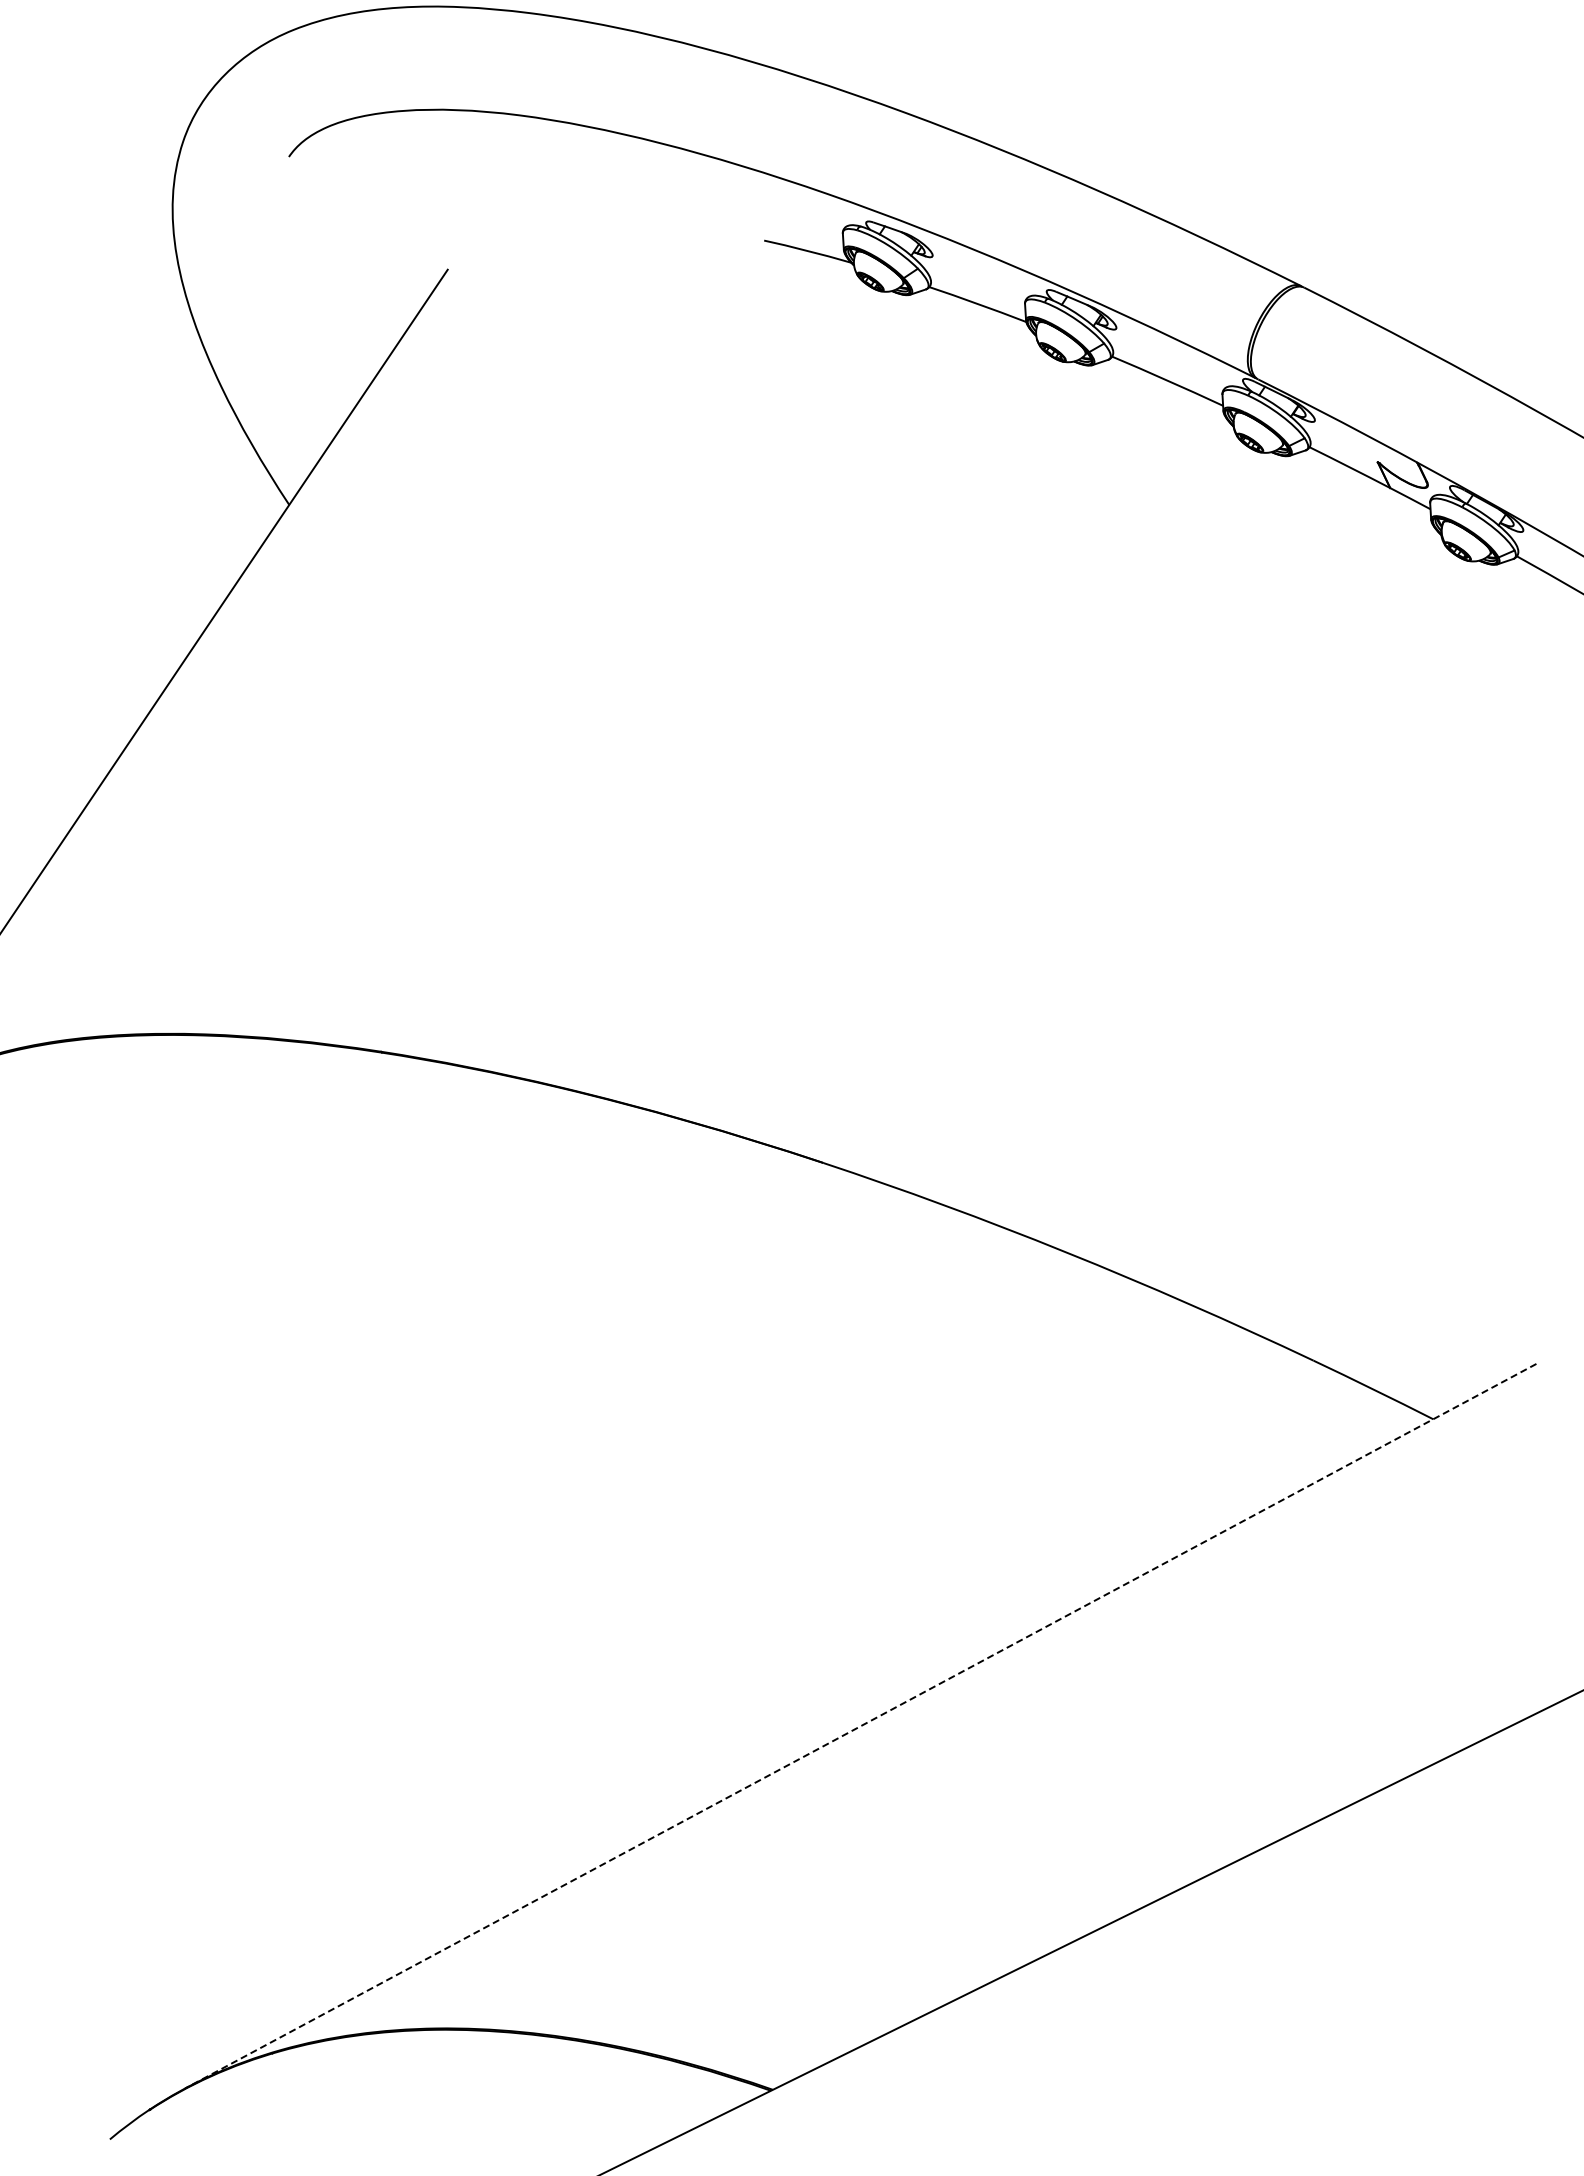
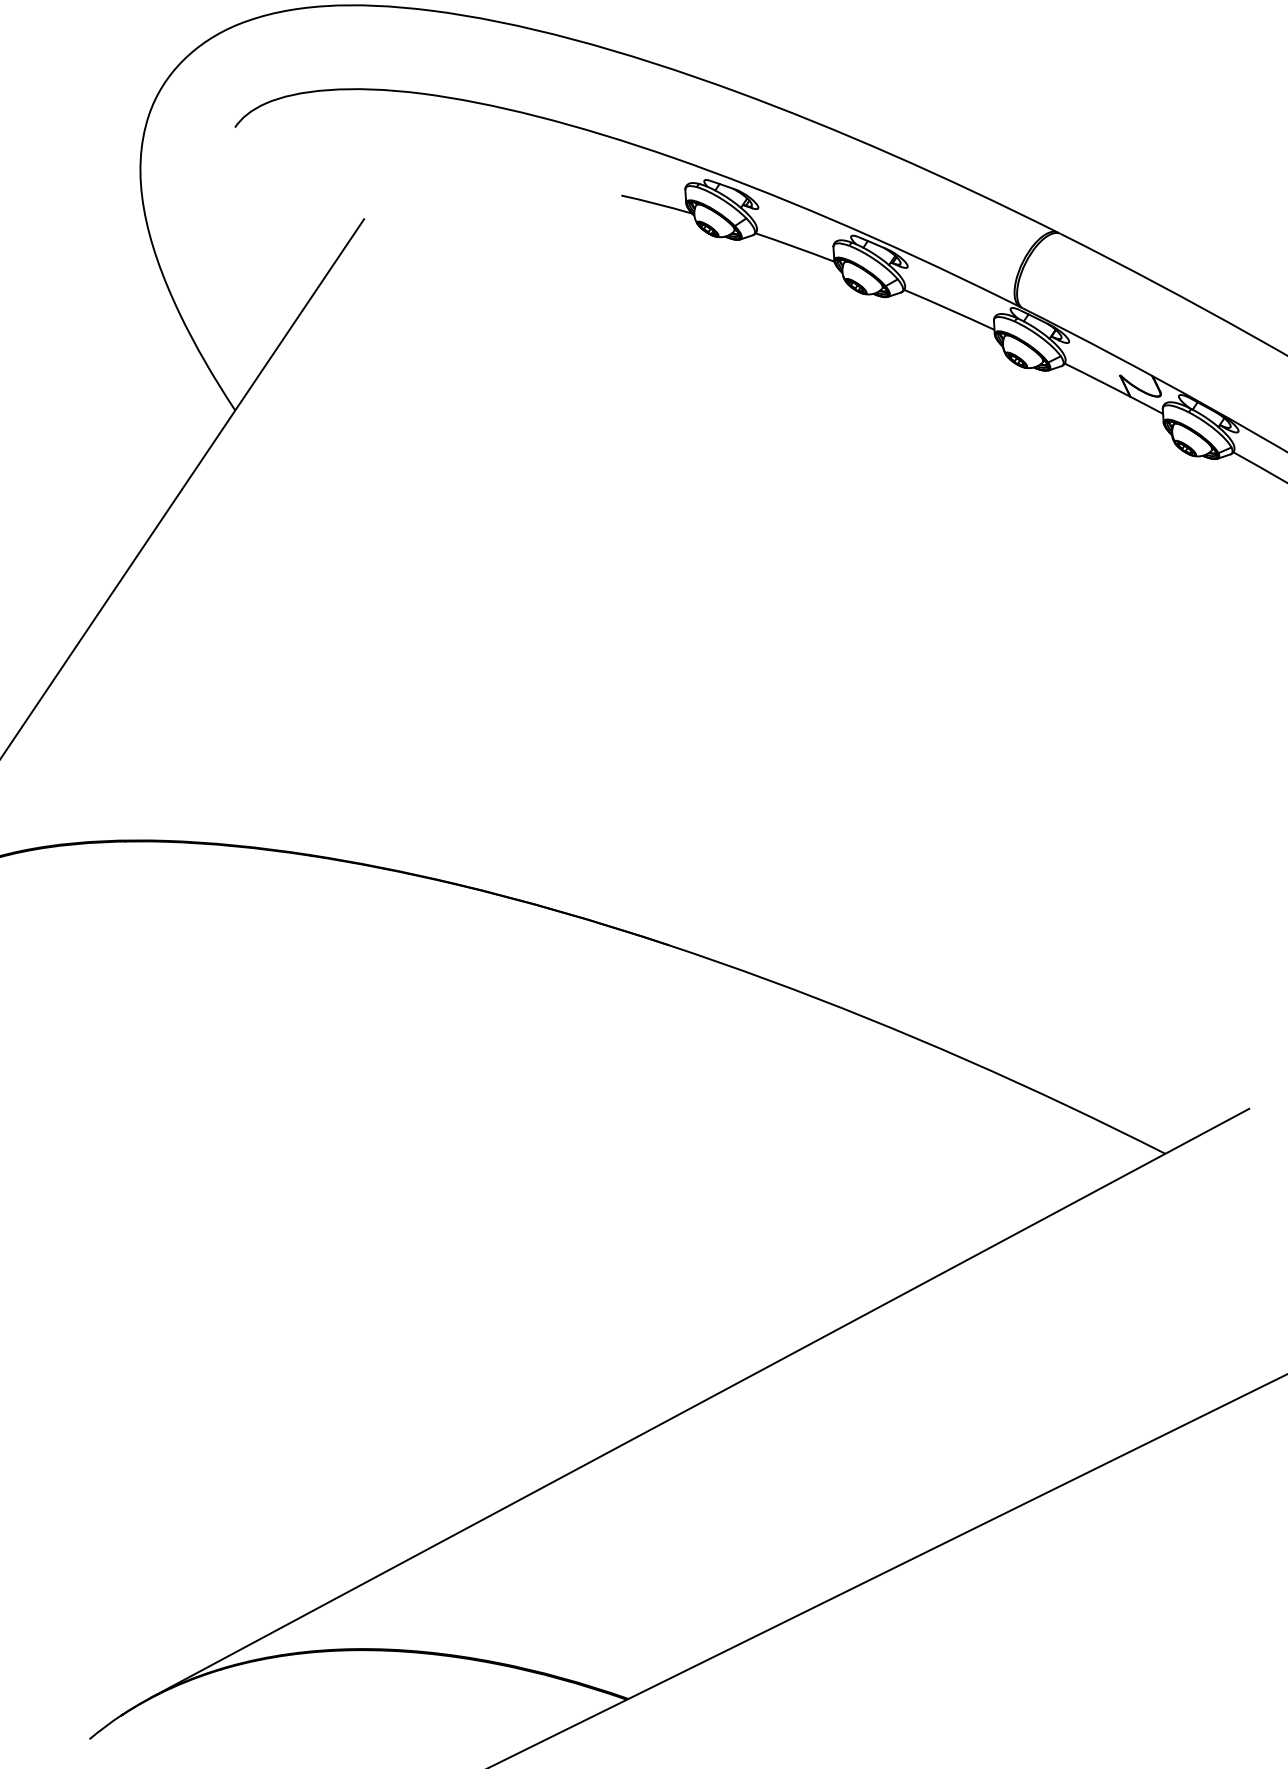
line: (860, 1726) -> (699, 1403), dashed -> solid

